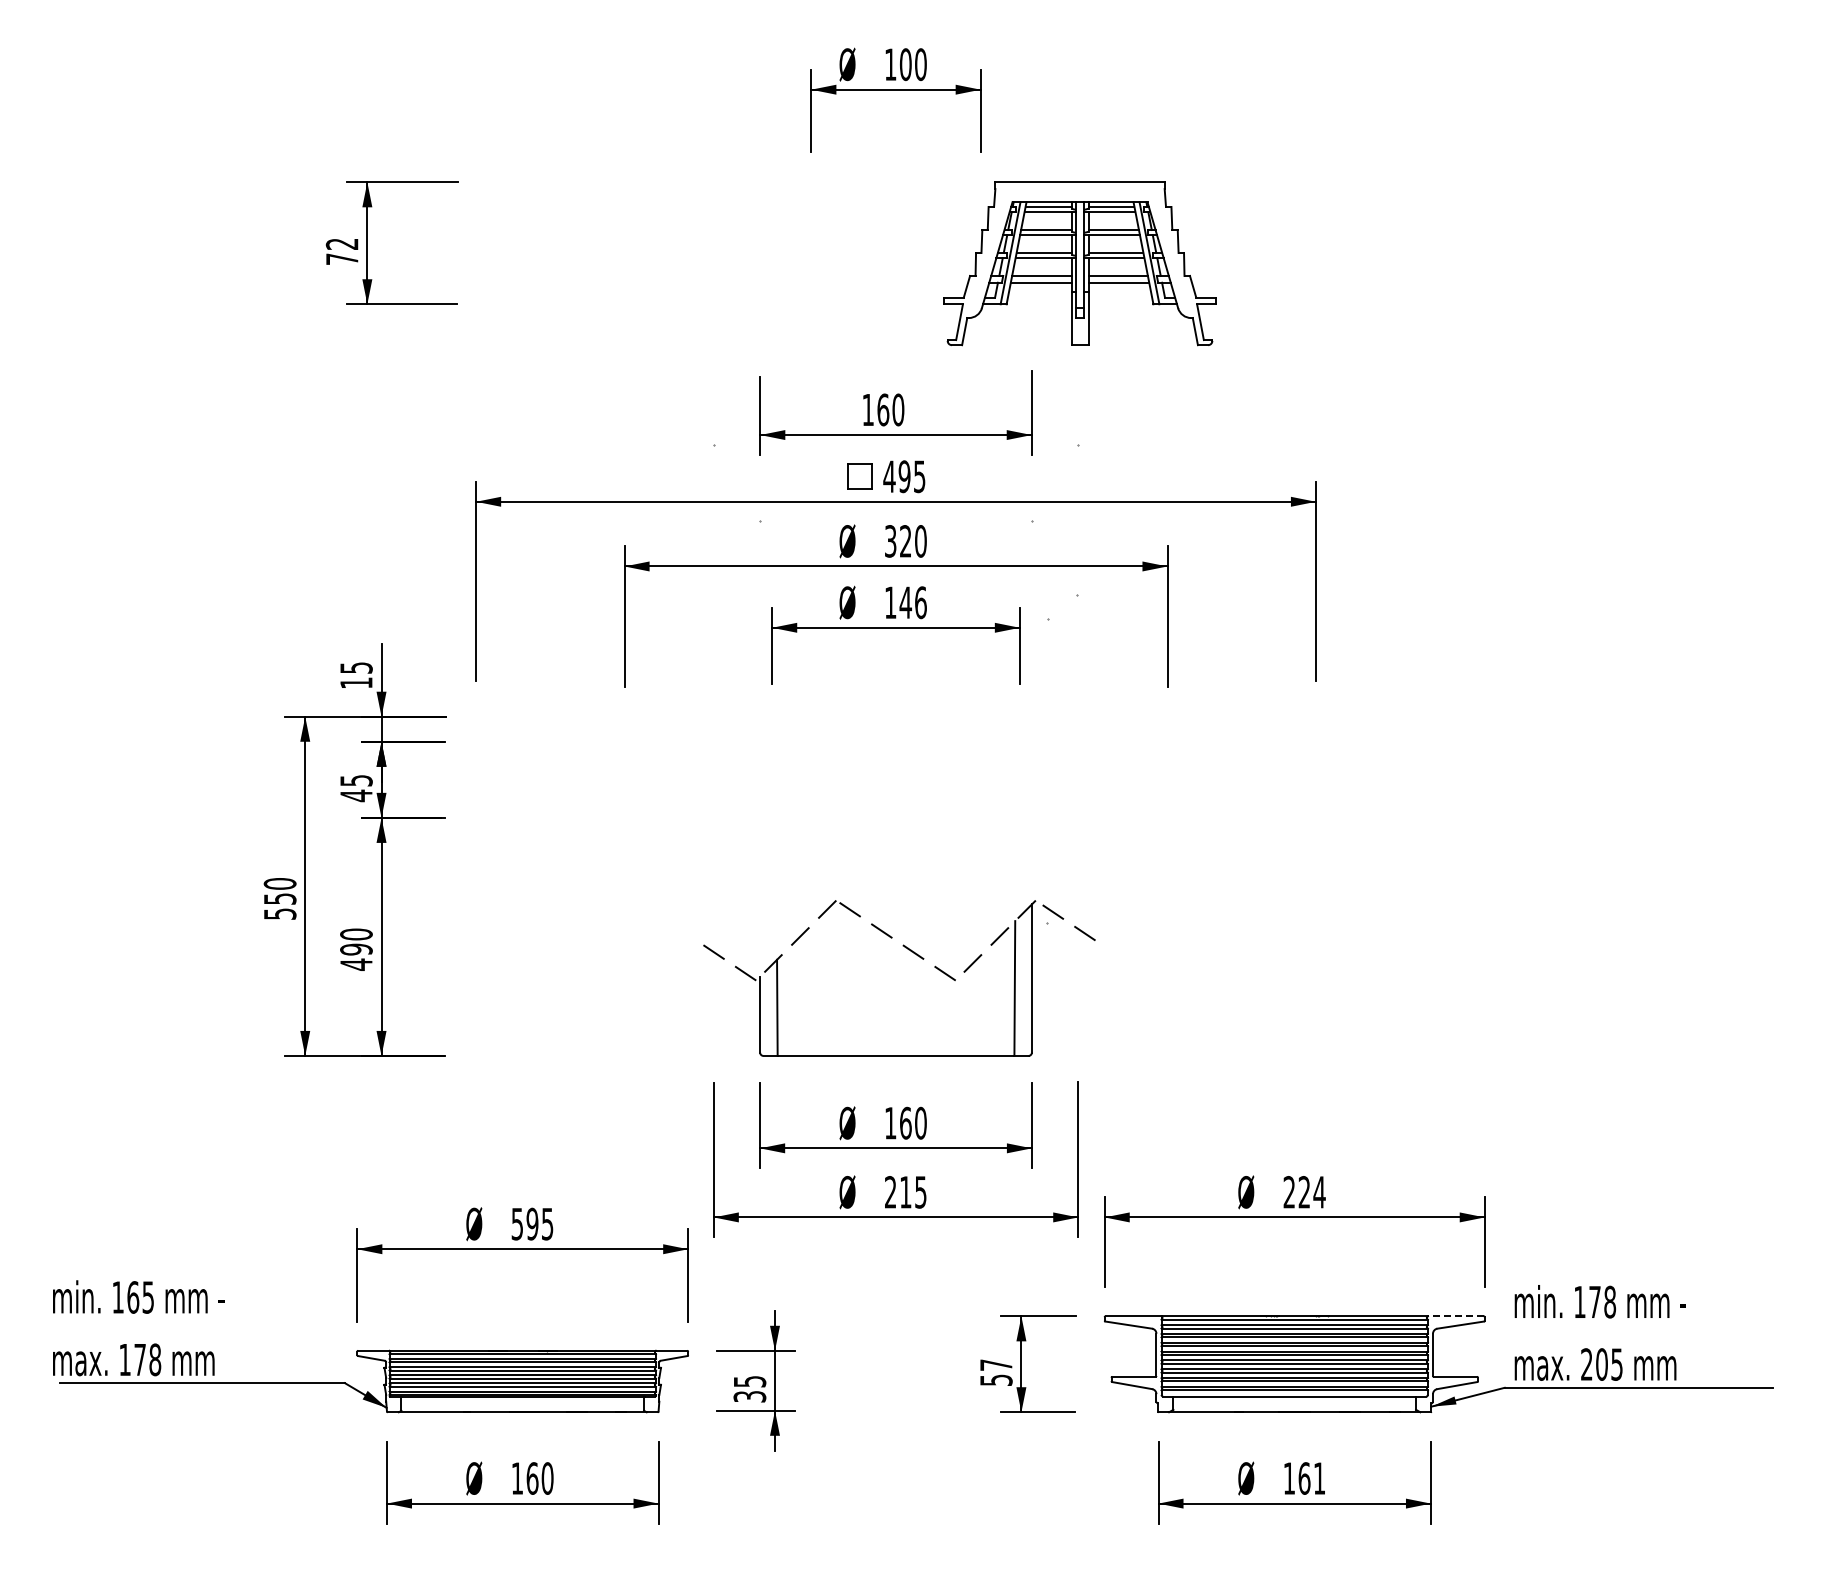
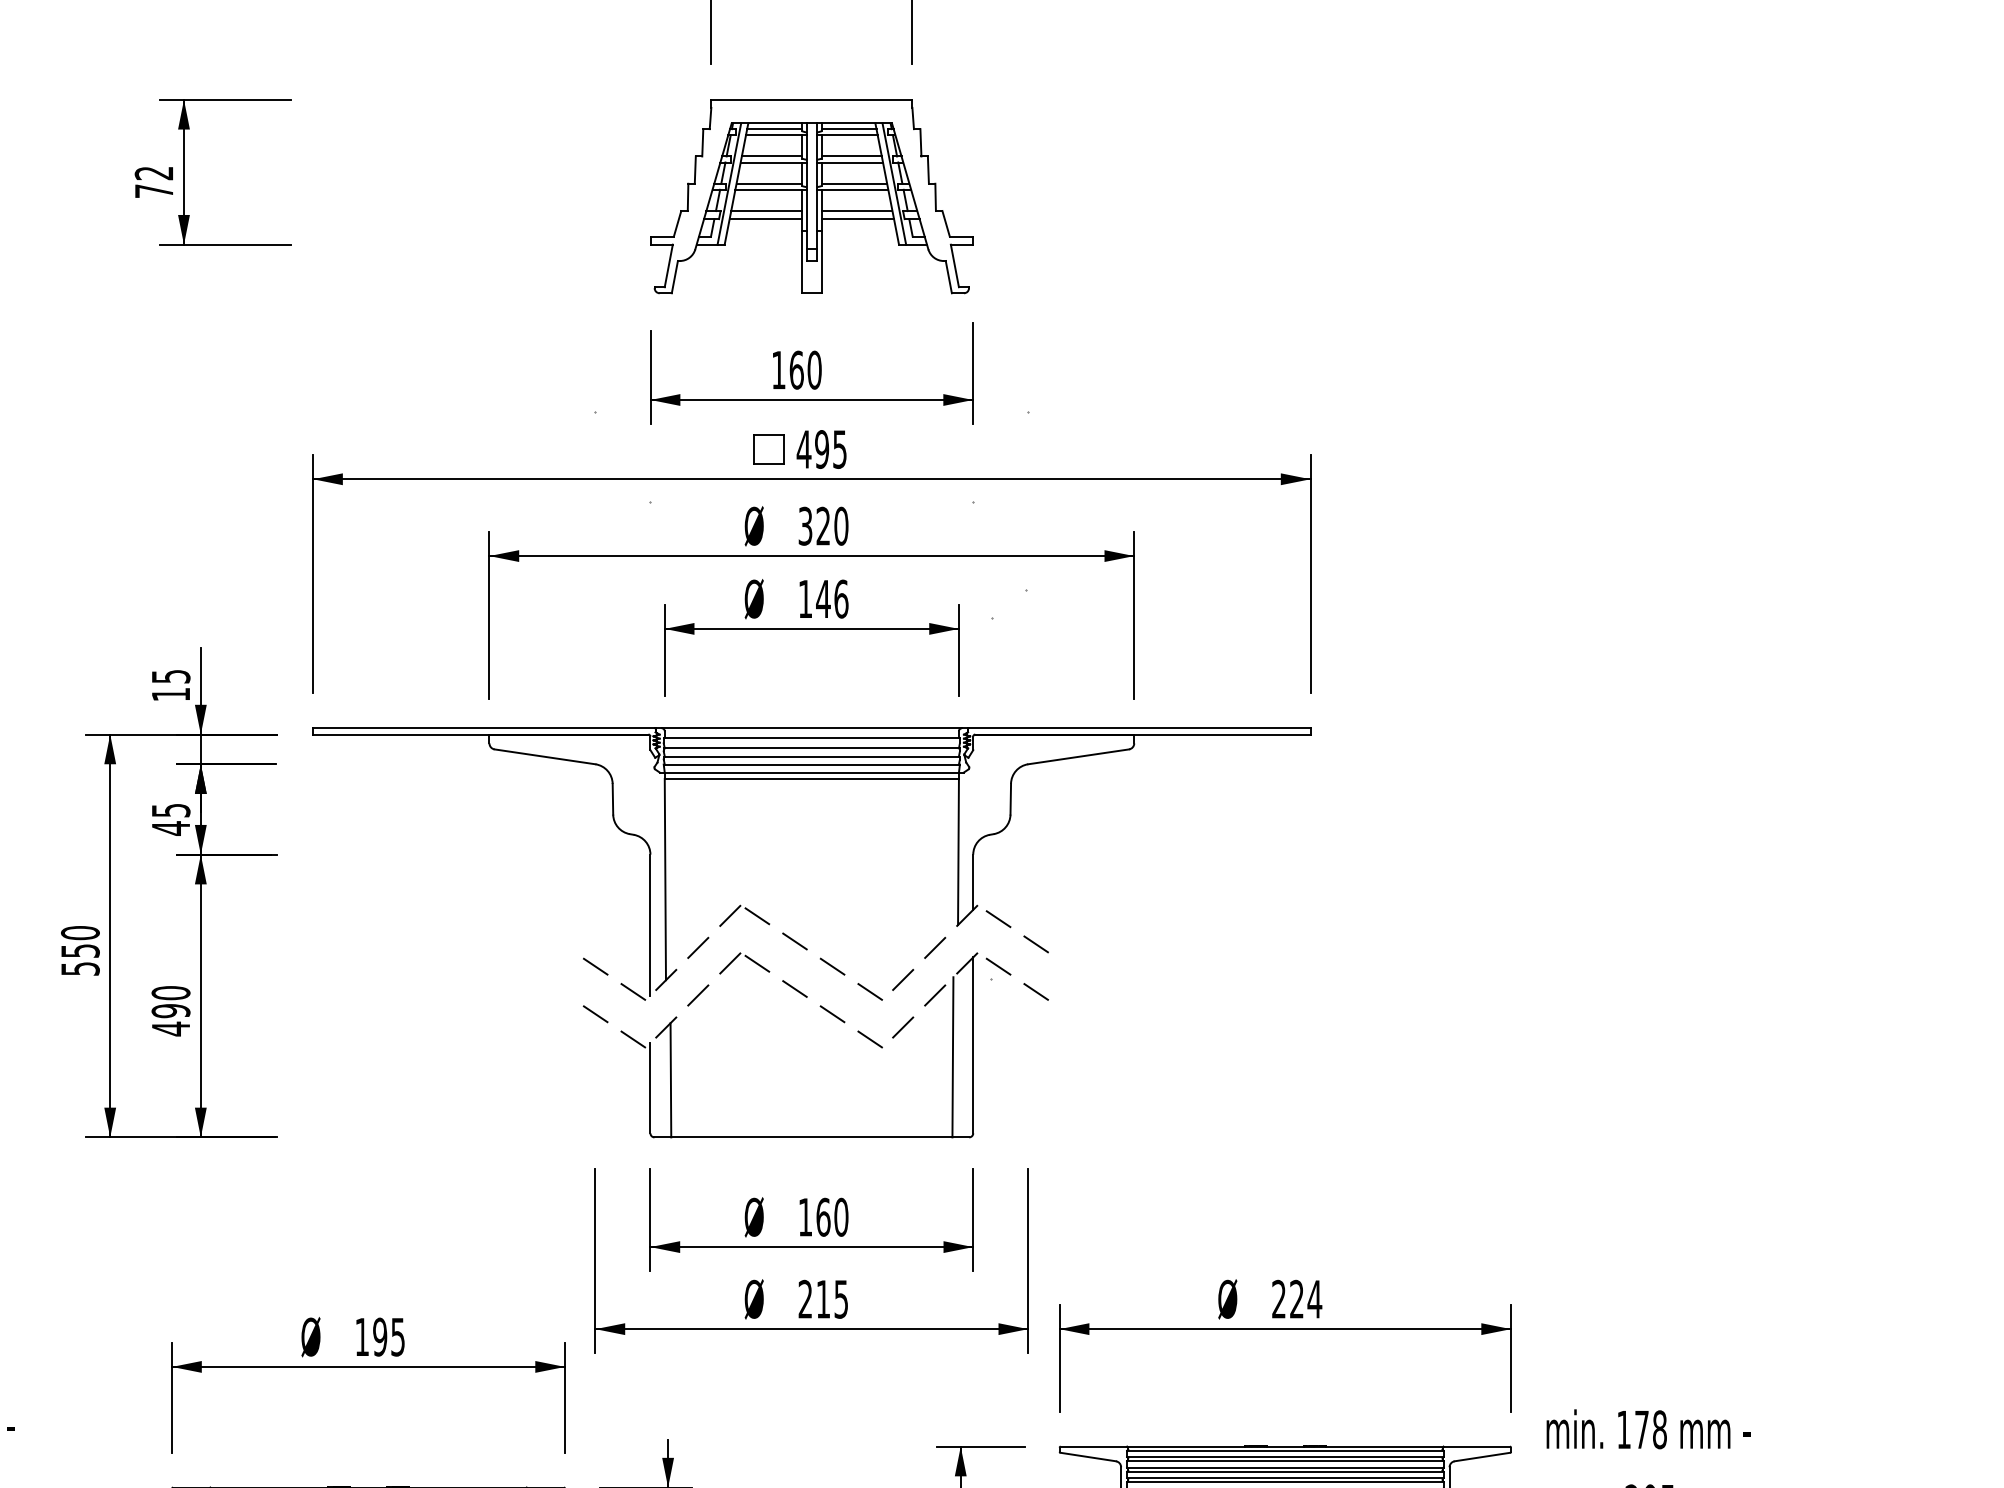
part: (1079, 263) -> (811, 196), moved
part: (859, 874) -> (768, 921), added
text: (516, 1224) -> (361, 1337), 595 -> 195
line: (1455, 1316) -> (1476, 1446), dashed -> solid

